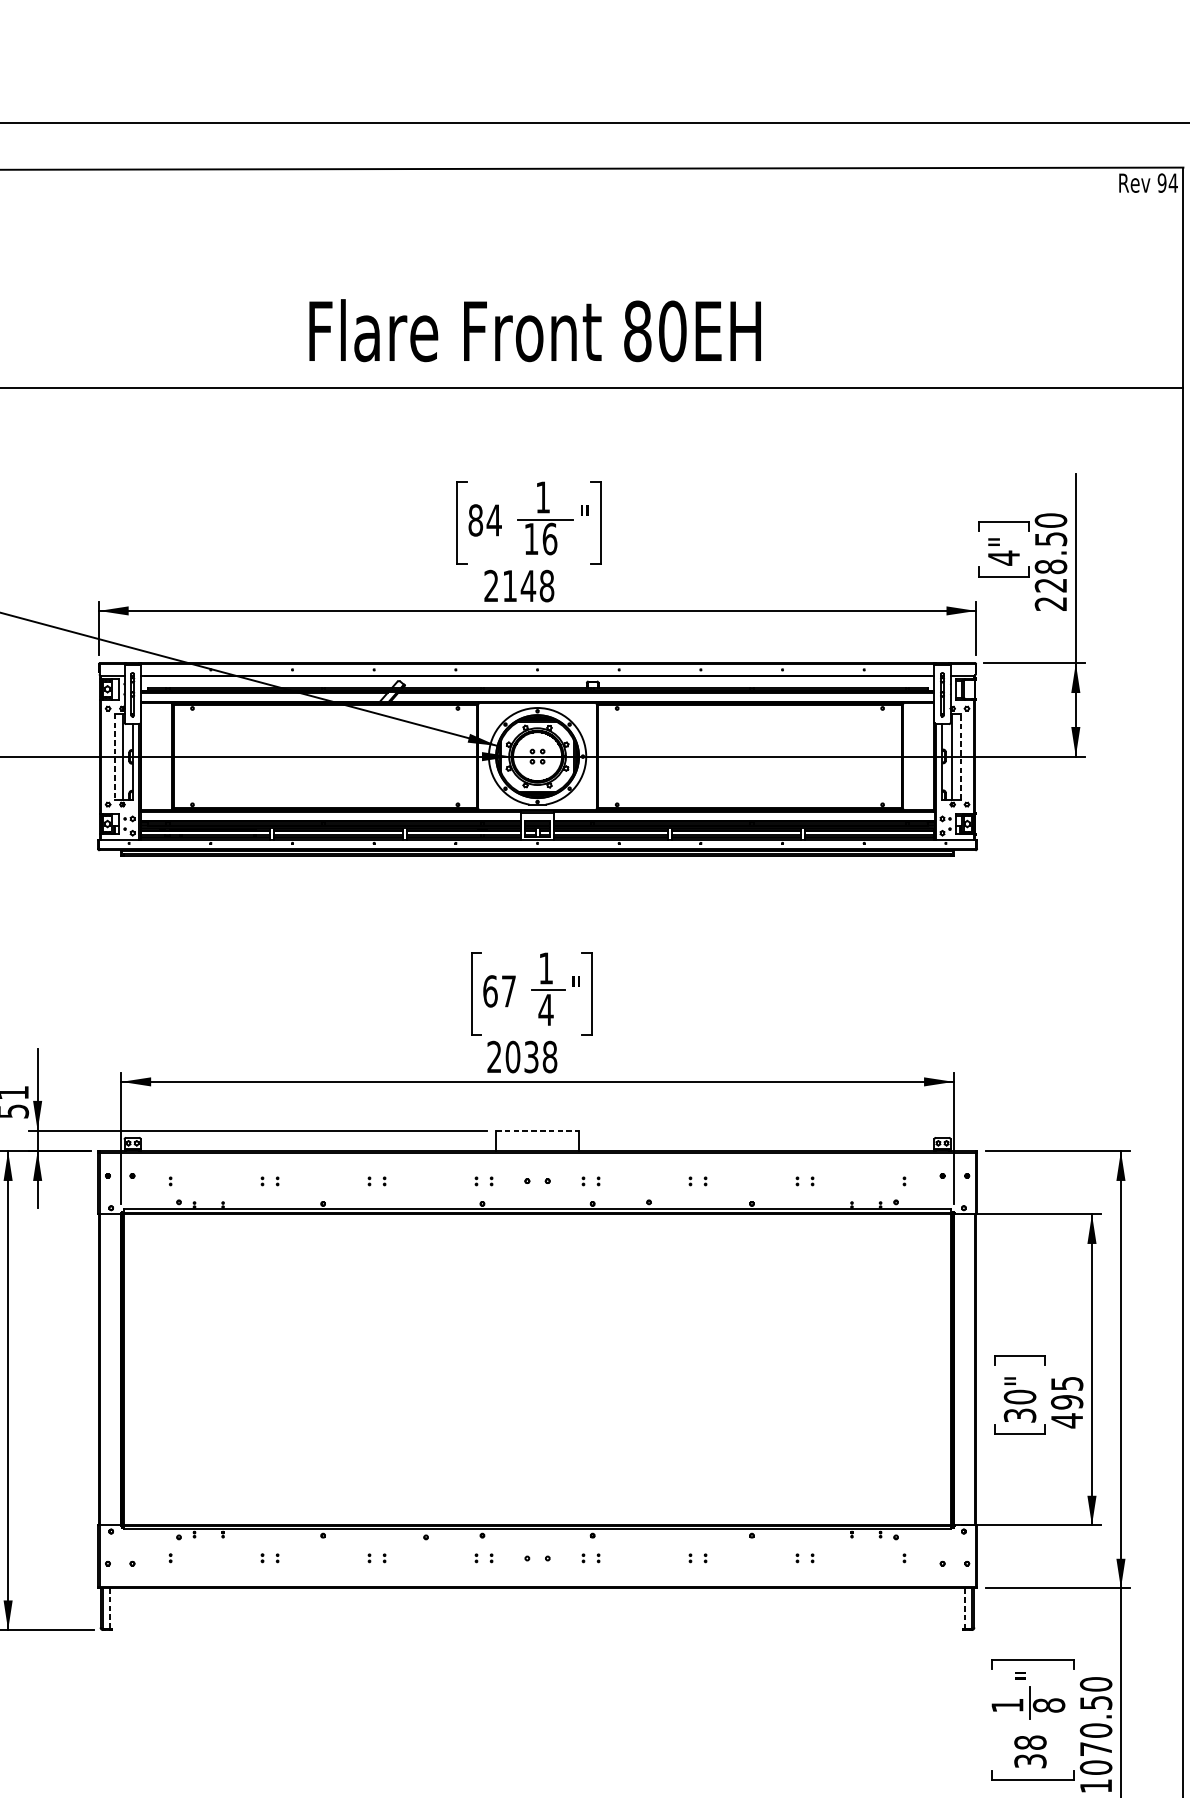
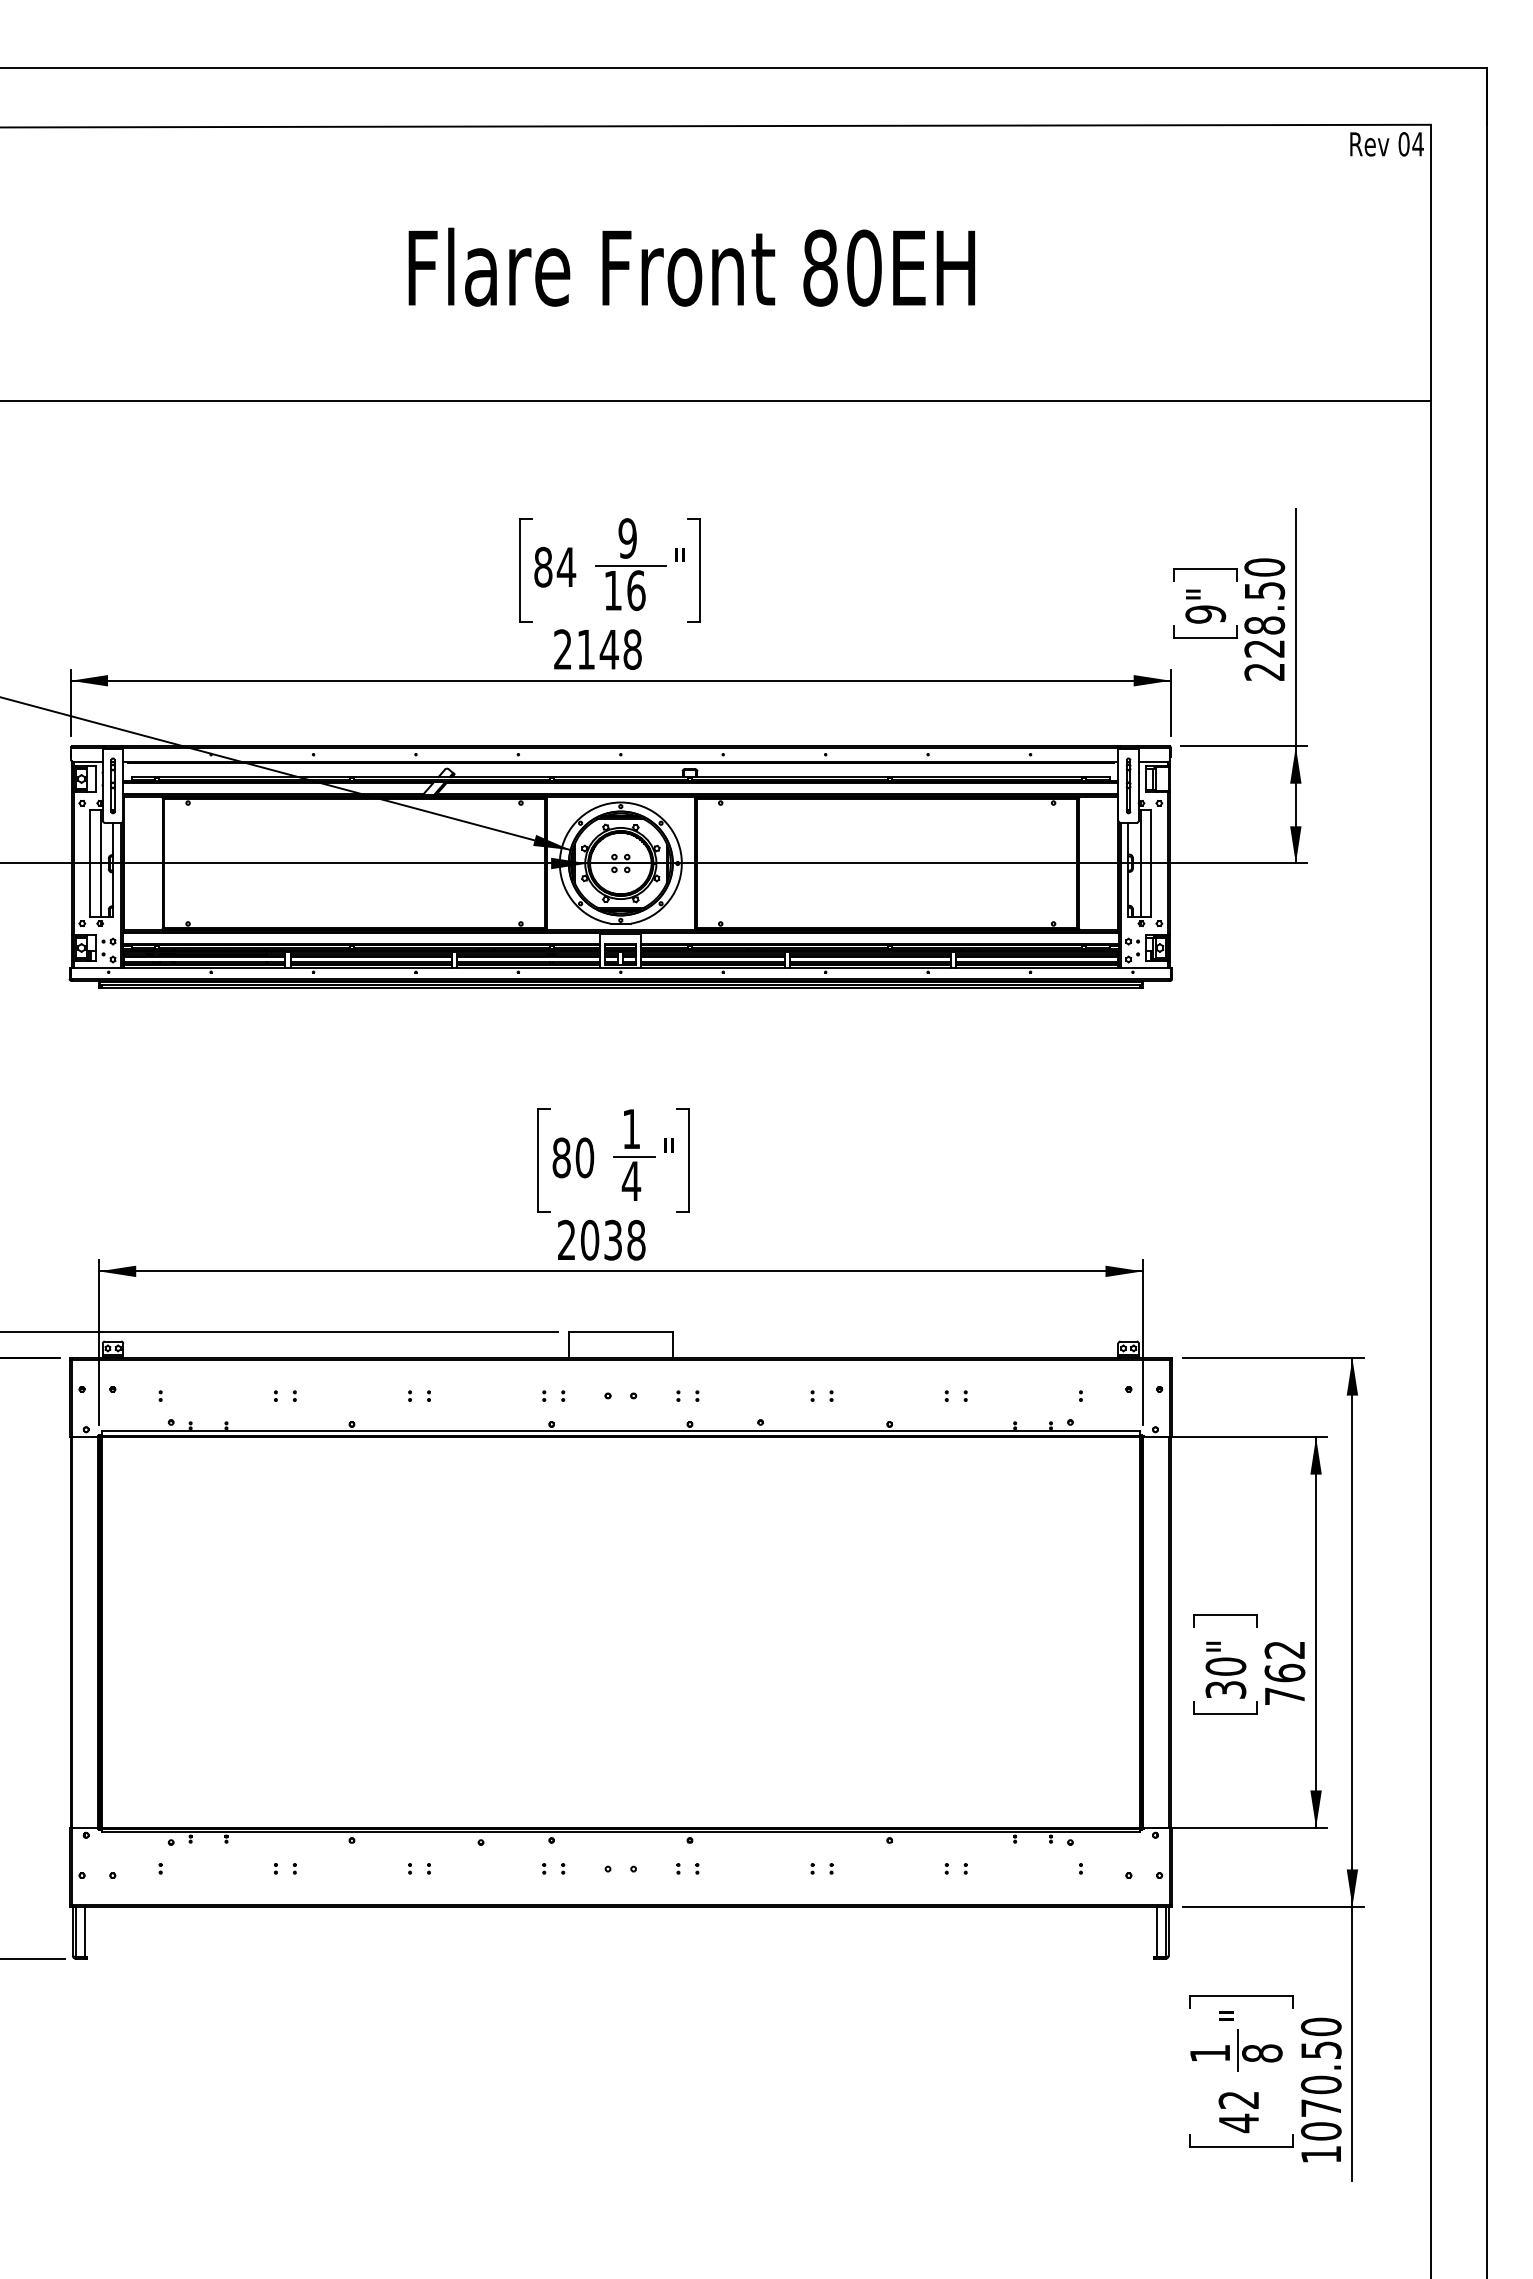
text: (1161, 183) -> (1403, 144), 94 -> 04
text: (534, 330) -> (691, 266), moved
text: (542, 497) -> (627, 538), 1 -> 9
text: (1003, 558) -> (1205, 614), 4" -> 9"
line: (114, 756) -> (90, 863), dashed -> solid
line: (960, 756) -> (1151, 863), dashed -> solid
text: (499, 991) -> (573, 1157), 67 -> 80
line: (538, 1130) -> (621, 1332), dashed -> solid
text: (1066, 1402) -> (1284, 1673), 495 -> 762
line: (109, 1608) -> (84, 1931), dashed -> solid
line: (964, 1609) -> (1156, 1932), dashed -> solid
text: (1030, 1752) -> (1238, 2112), 38 -> 42

